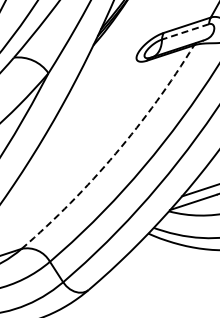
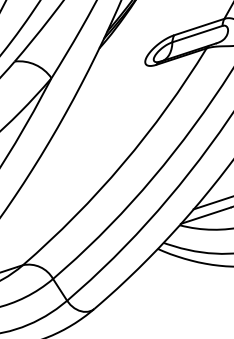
line: (185, 31) -> (197, 33), dashed -> solid
arc: (115, 153) -> (122, 163), dashed -> solid

